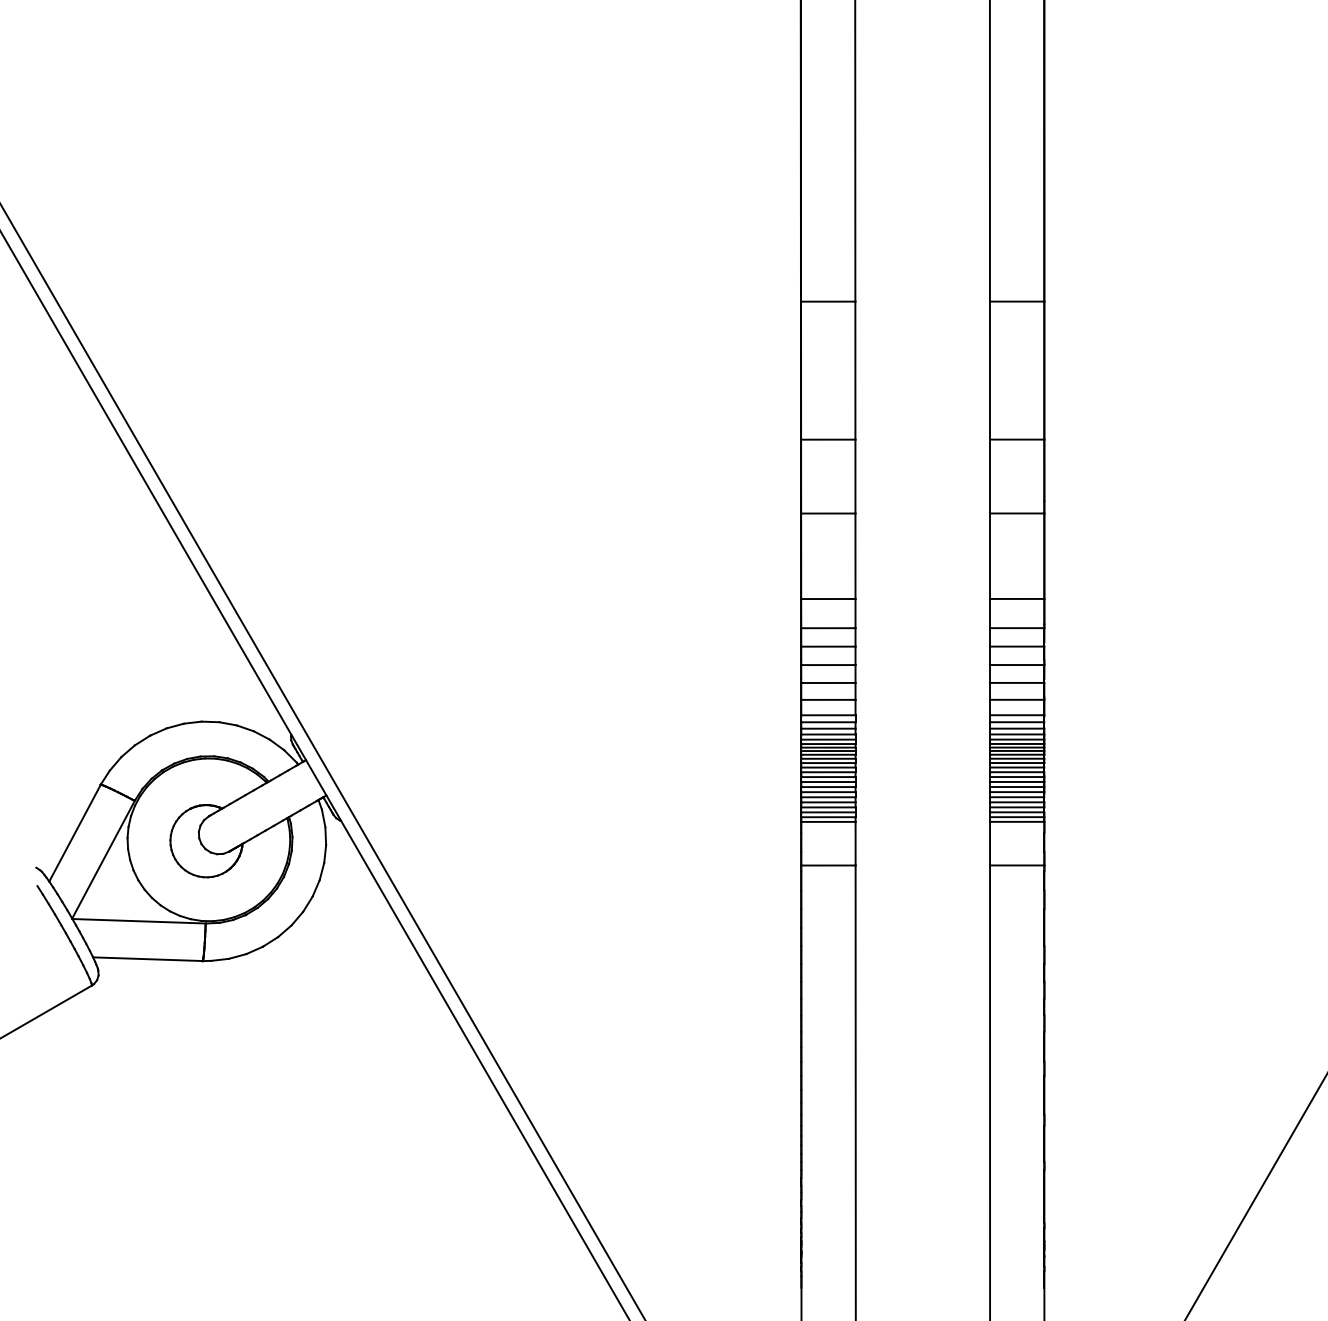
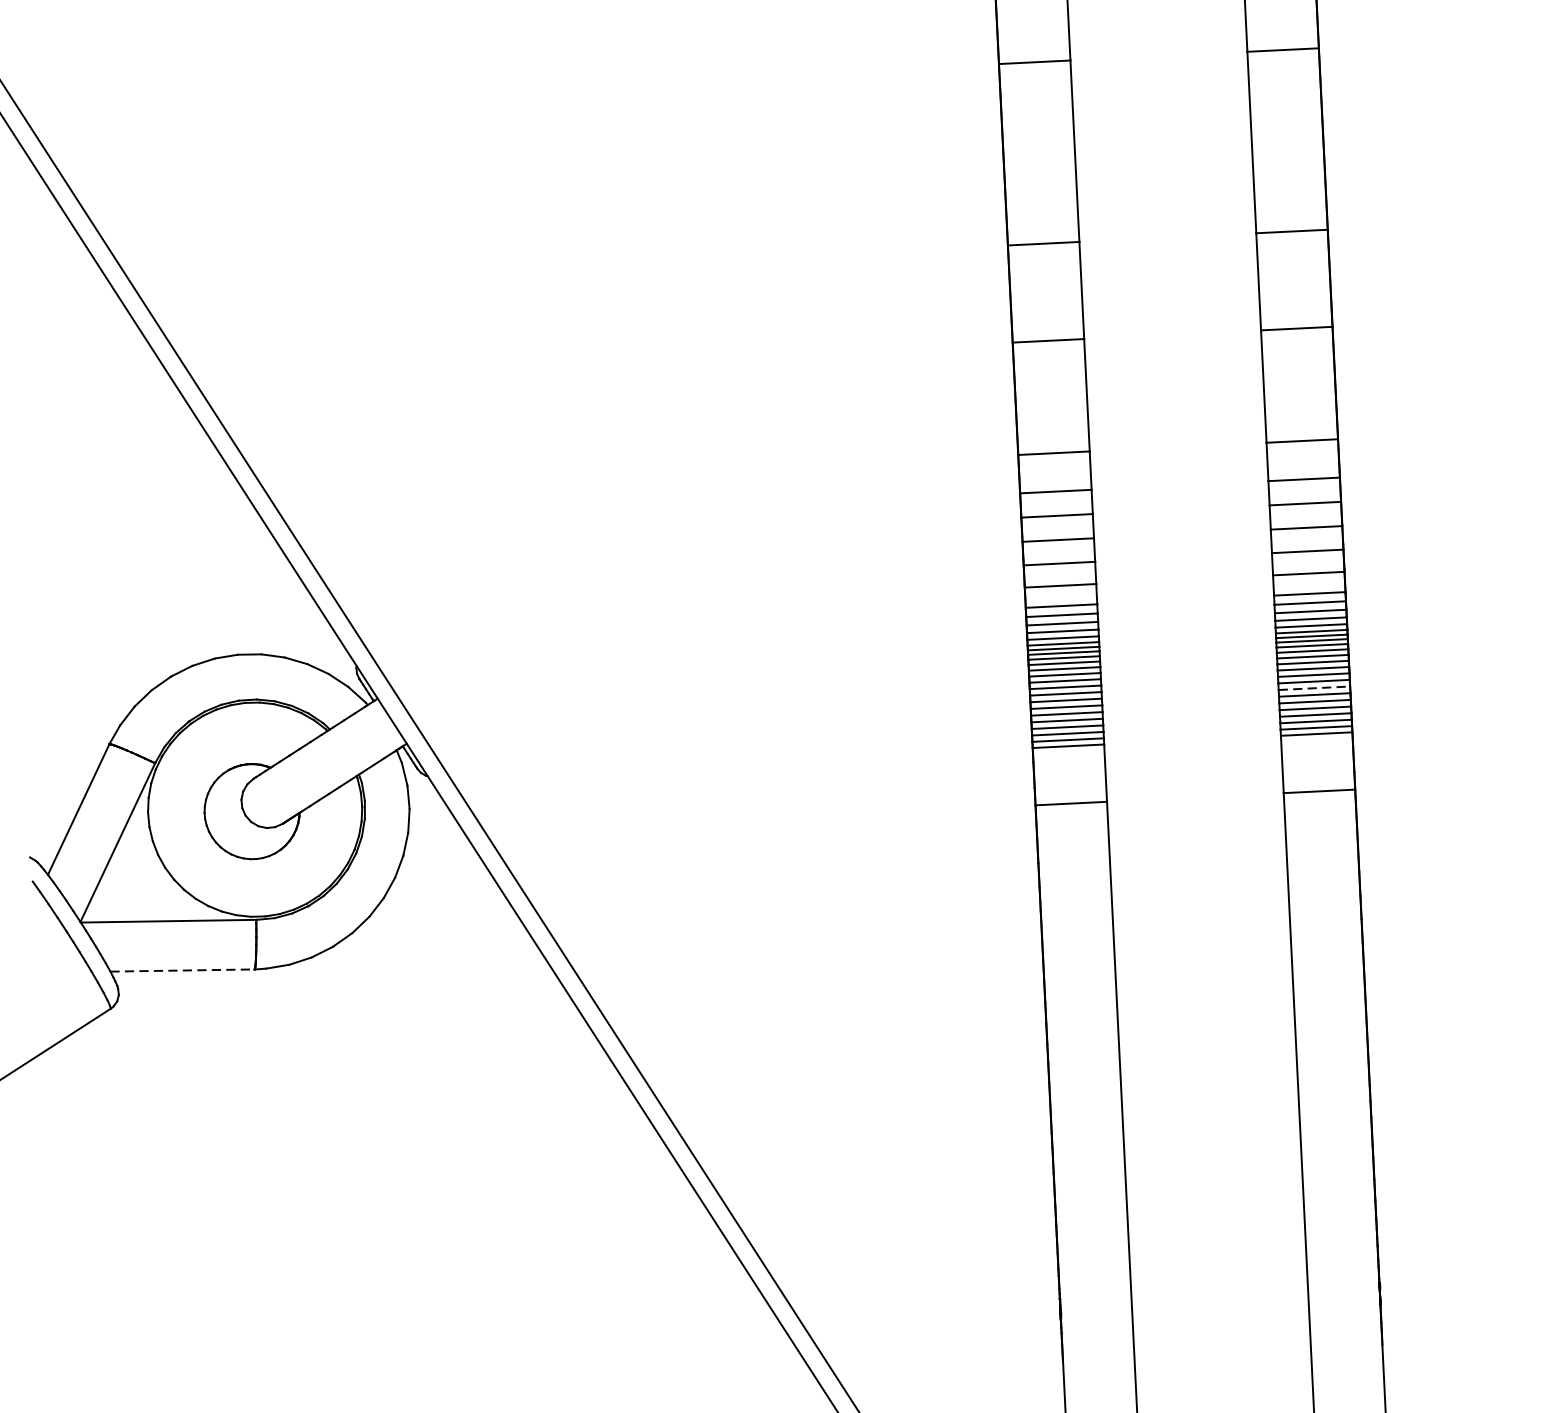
line: (1017, 787) -> (1314, 688), solid -> dashed
line: (147, 959) -> (182, 970), solid -> dashed

